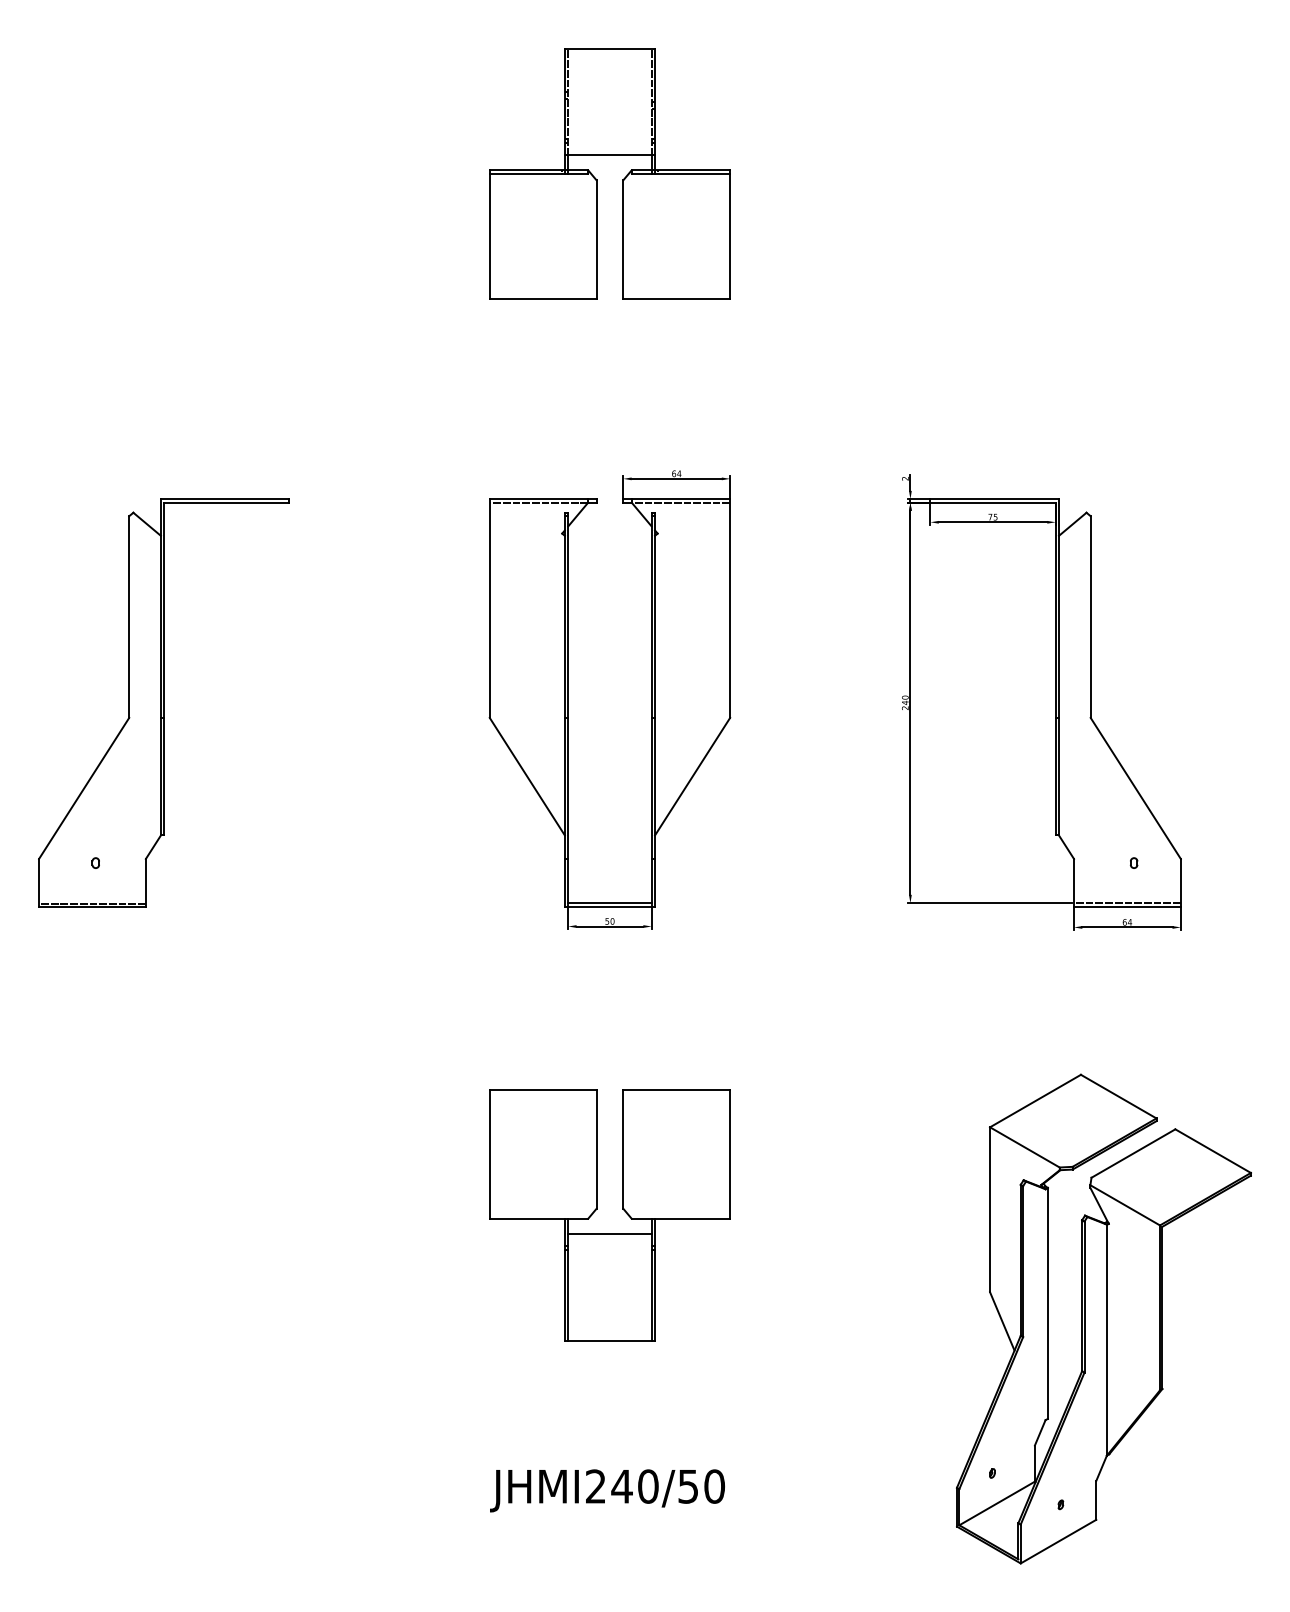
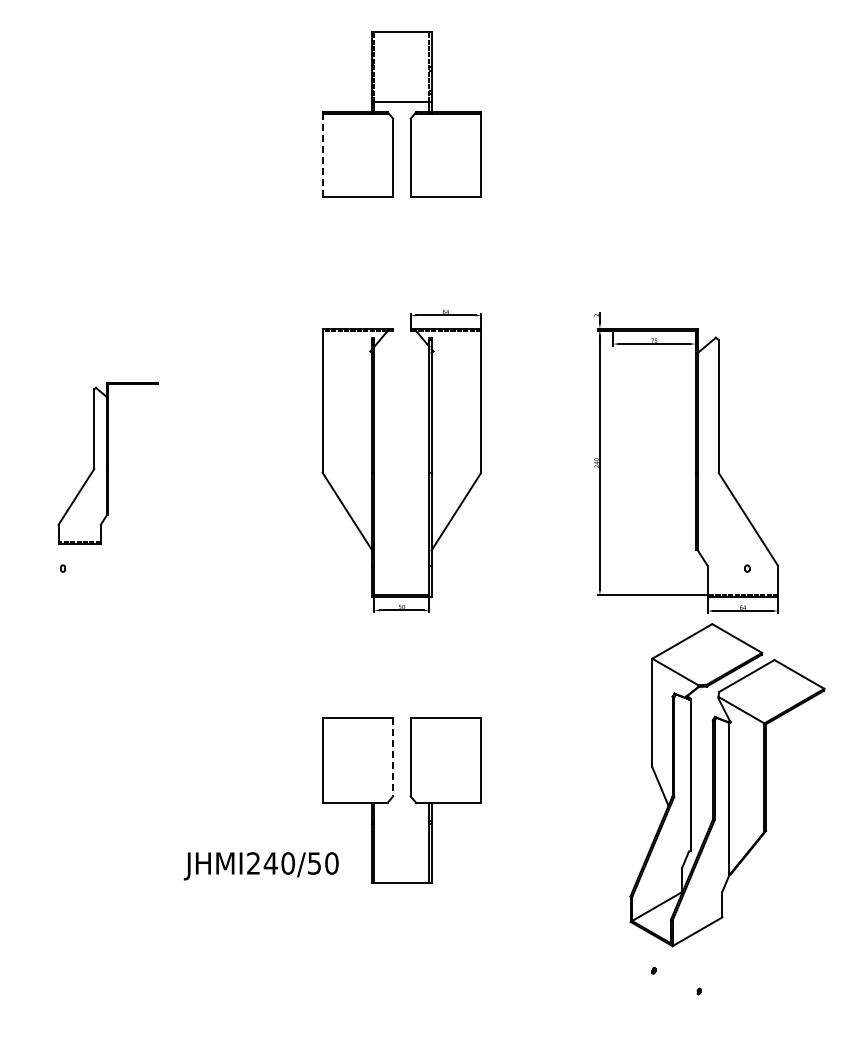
line: (489, 236) -> (322, 155), solid -> dashed
part: (163, 702) -> (107, 462), size x0.6
line: (597, 1149) -> (393, 757), solid -> dashed
line: (609, 1233) -> (401, 812), removed
part: (1104, 1319) -> (727, 785), moved
text: (606, 1491) -> (260, 866), moved

